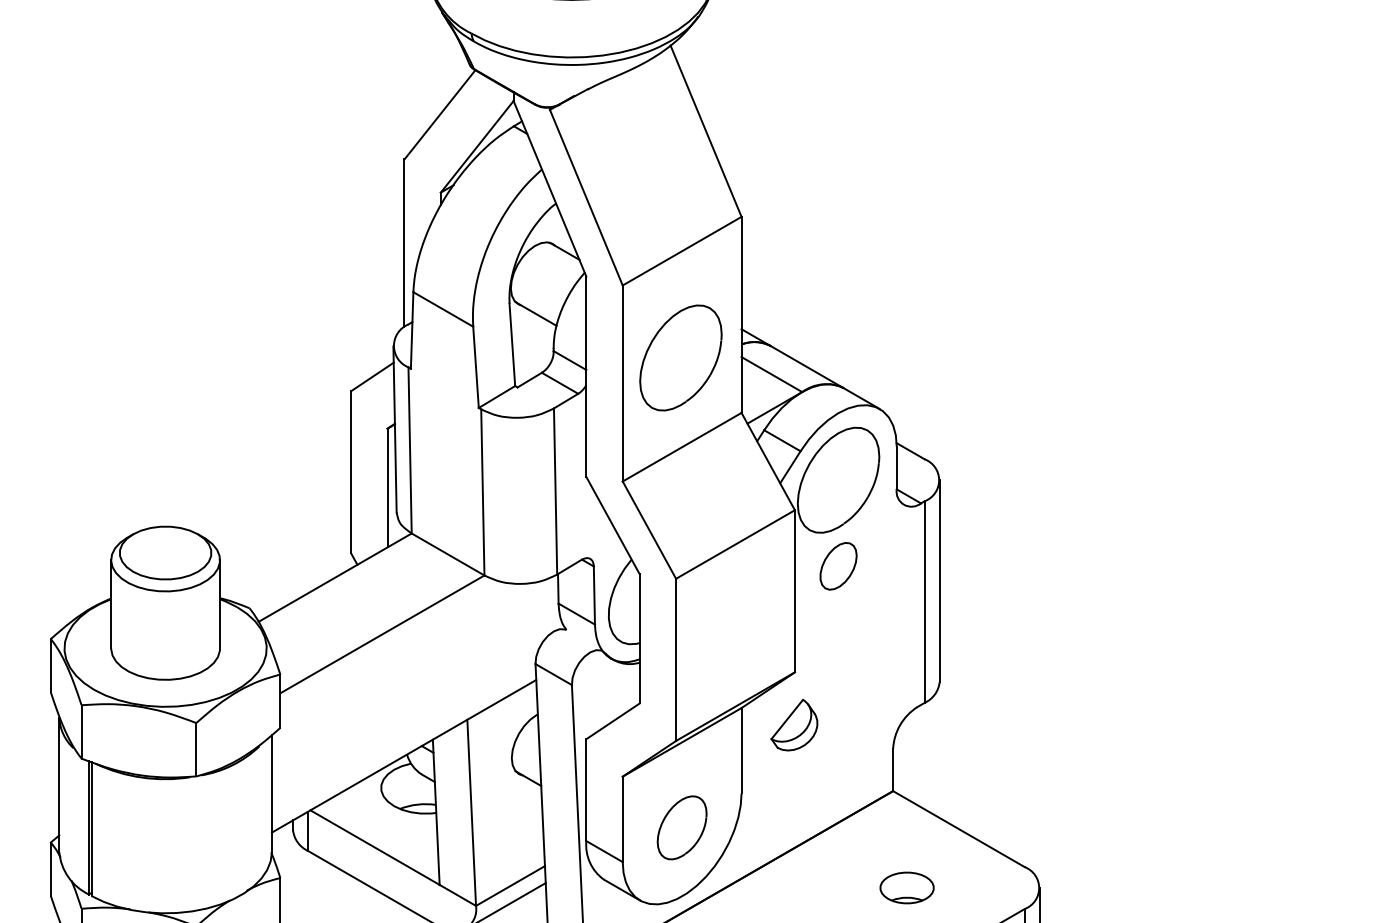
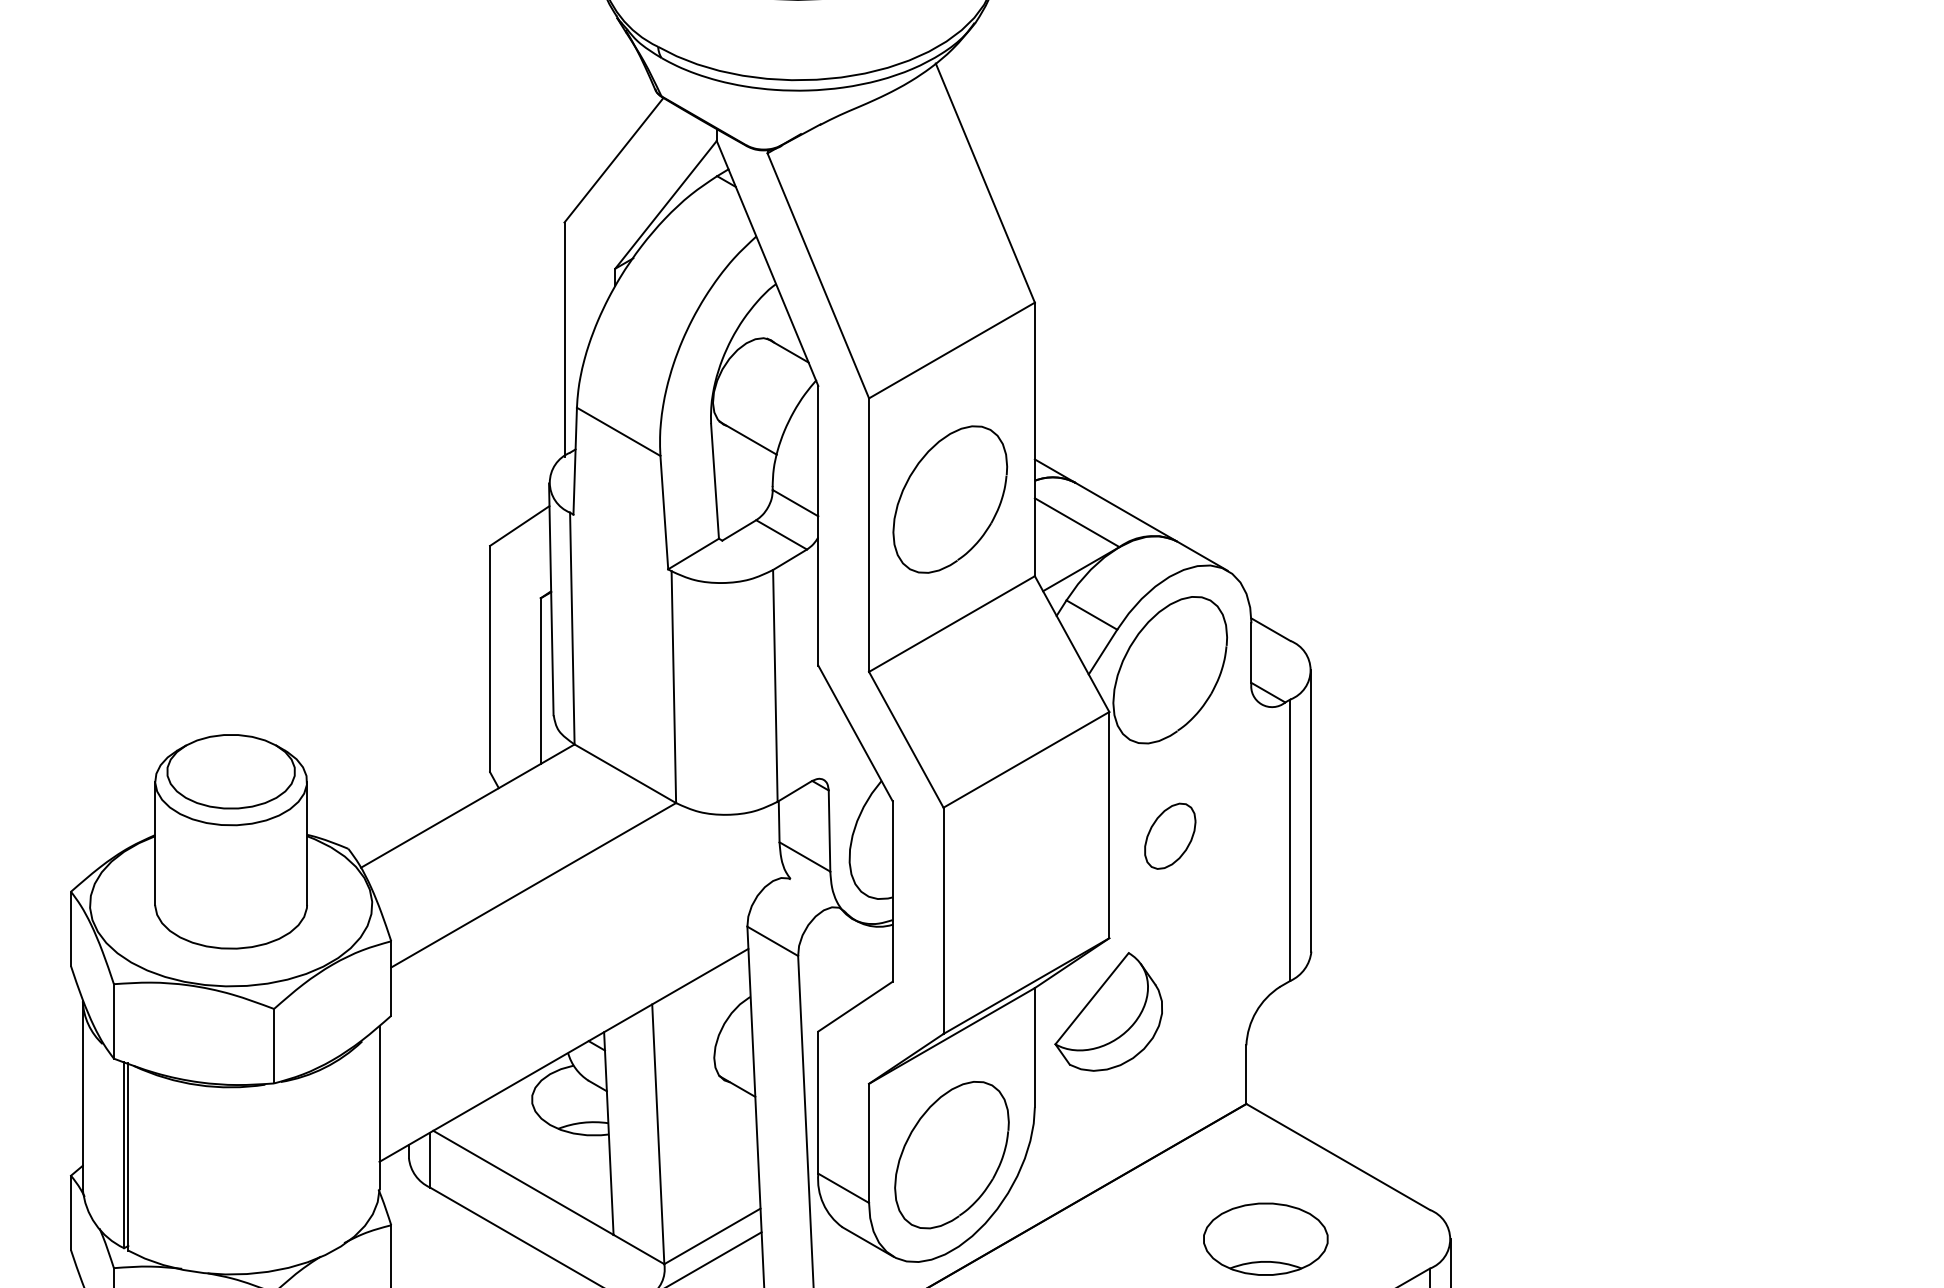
part: (838, 565) -> (1170, 835), moved
part: (794, 724) -> (1108, 1011), size x1.67
part: (681, 828) -> (951, 1155), size x1.67
part: (906, 887) -> (1265, 1238), size x1.67

